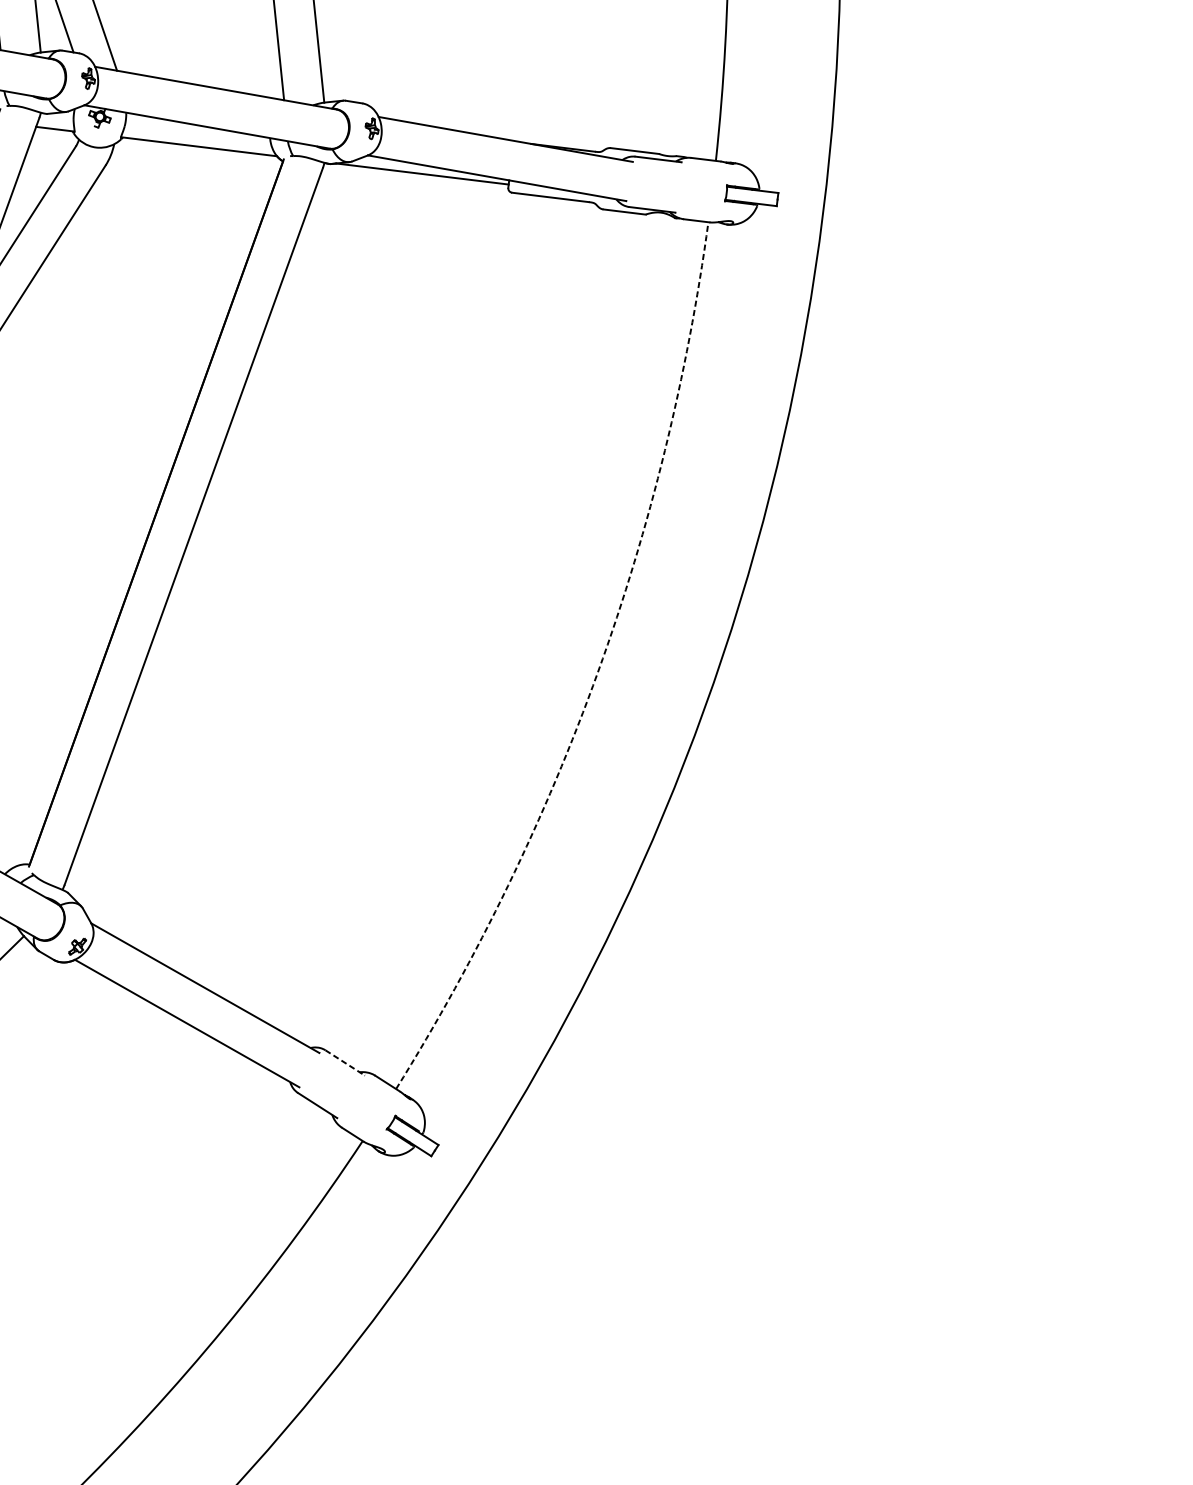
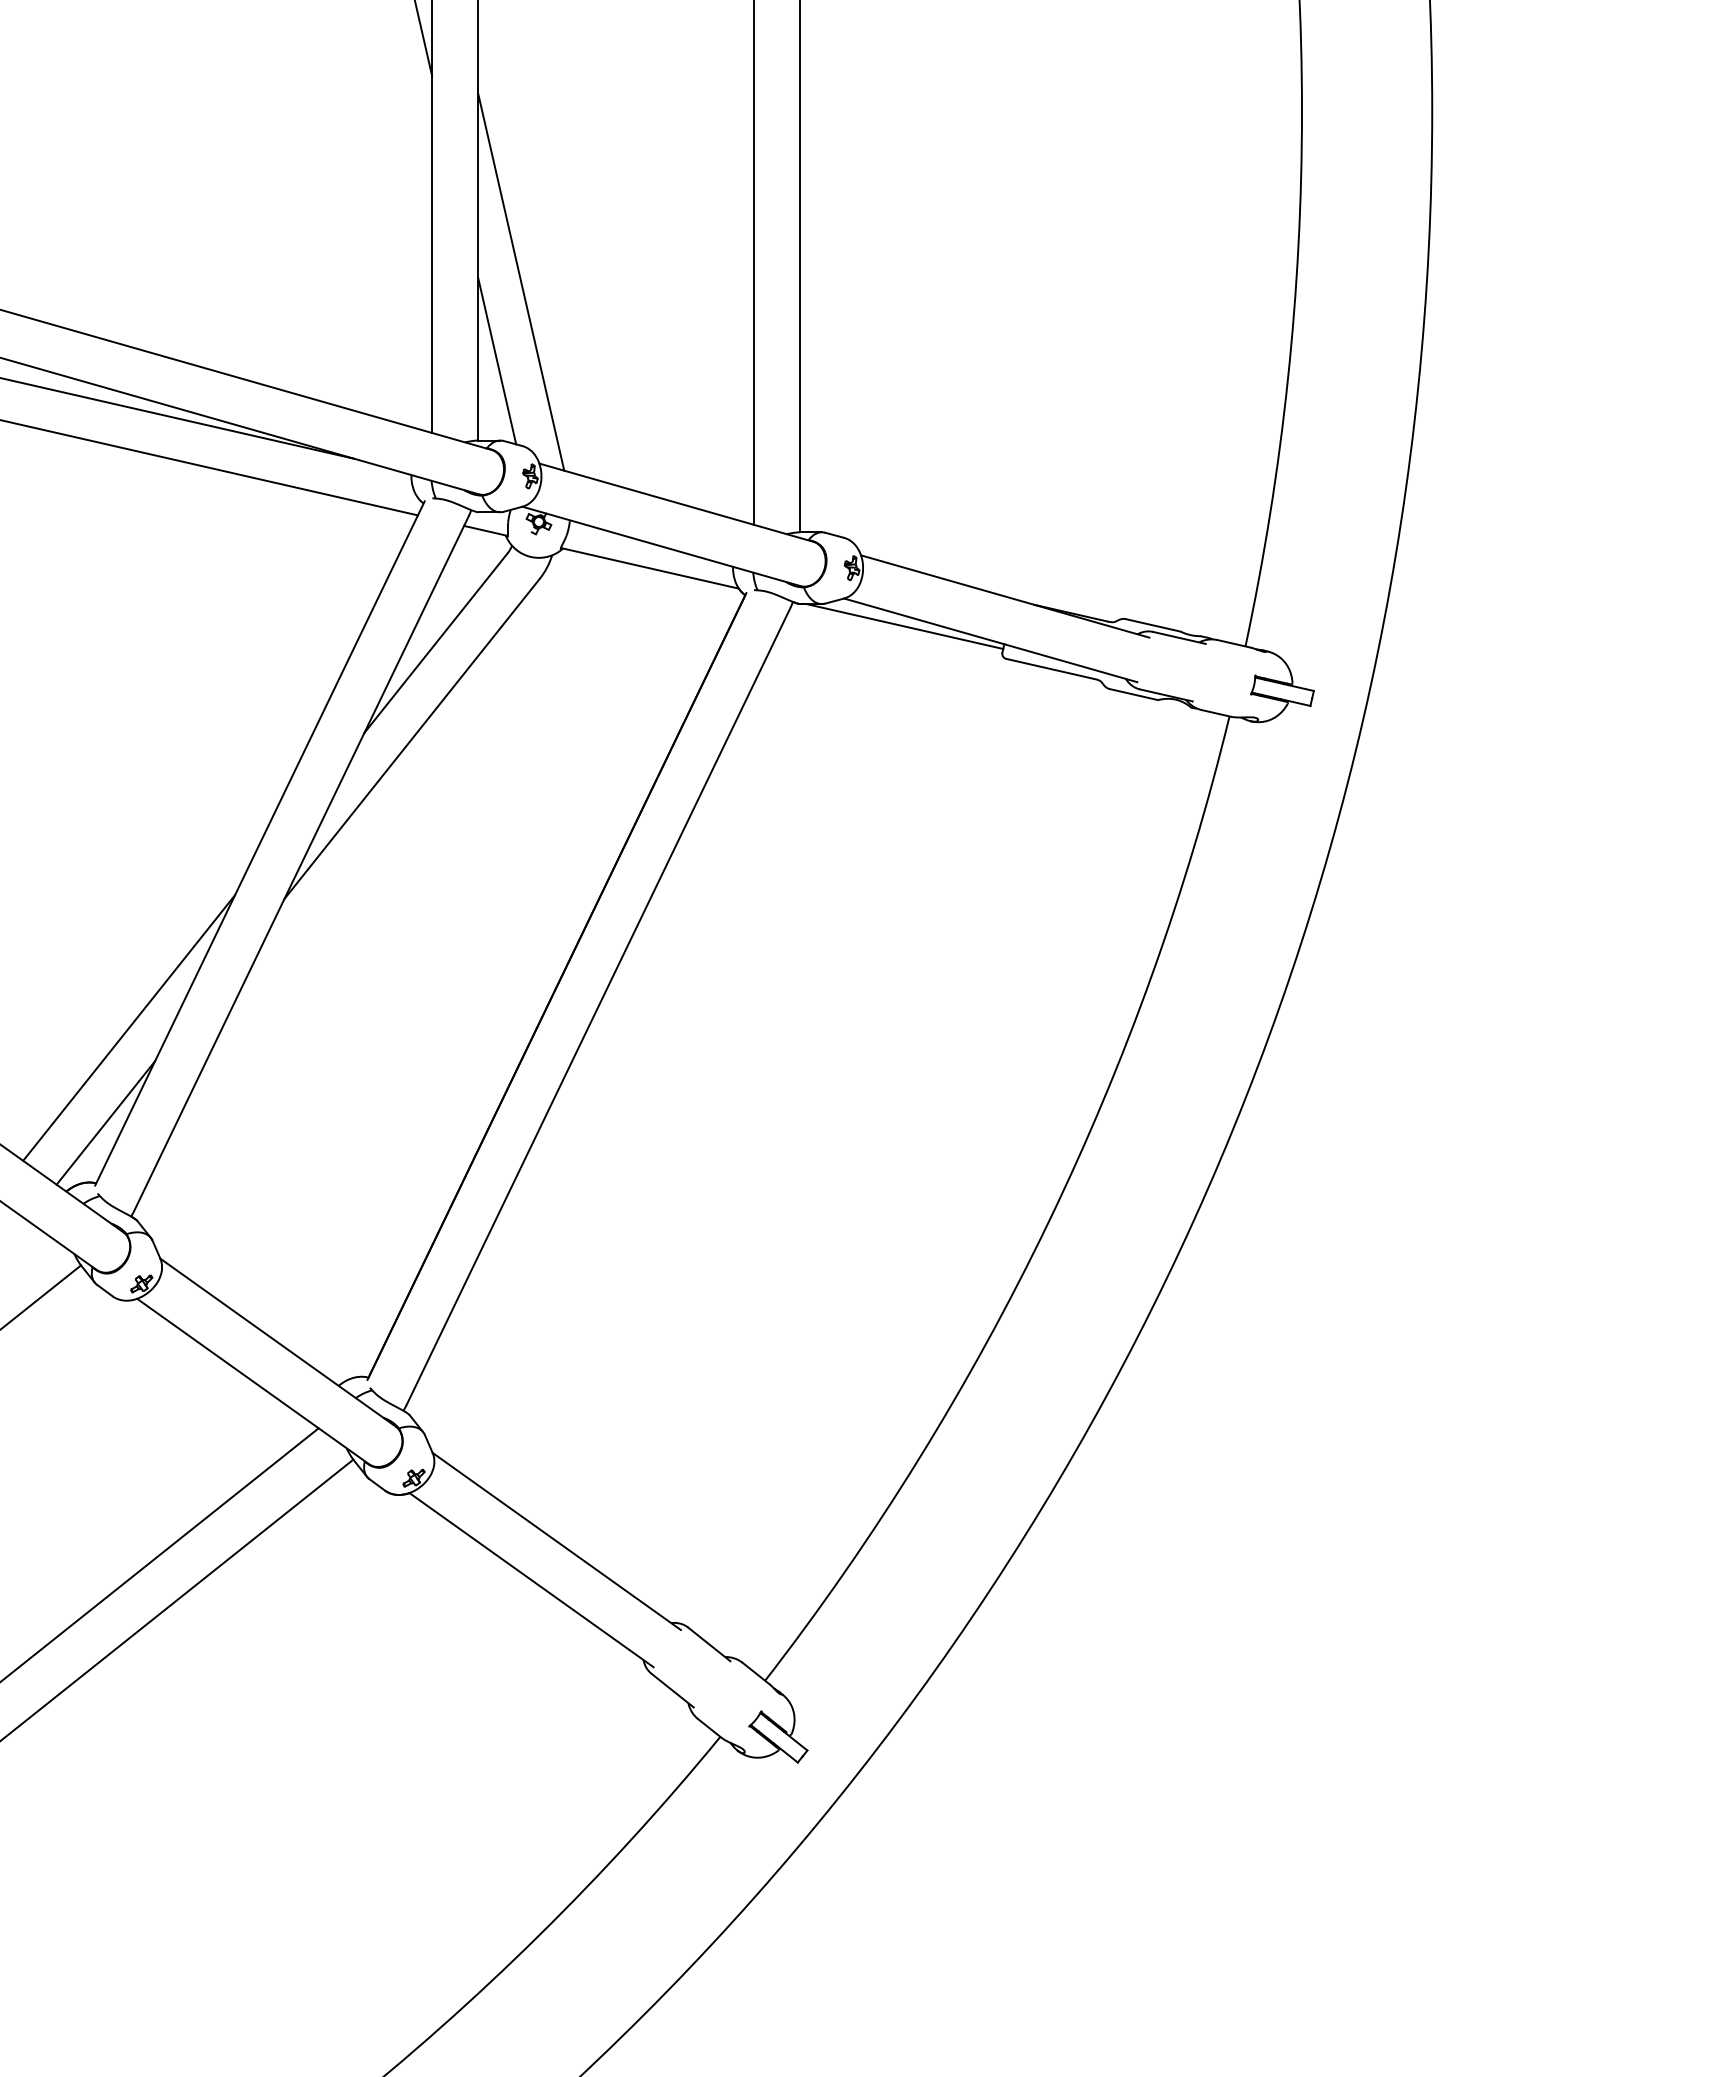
arc: (598, 672) -> (1048, 1223), dashed -> solid
line: (345, 1062) -> (709, 1644), dashed -> solid

